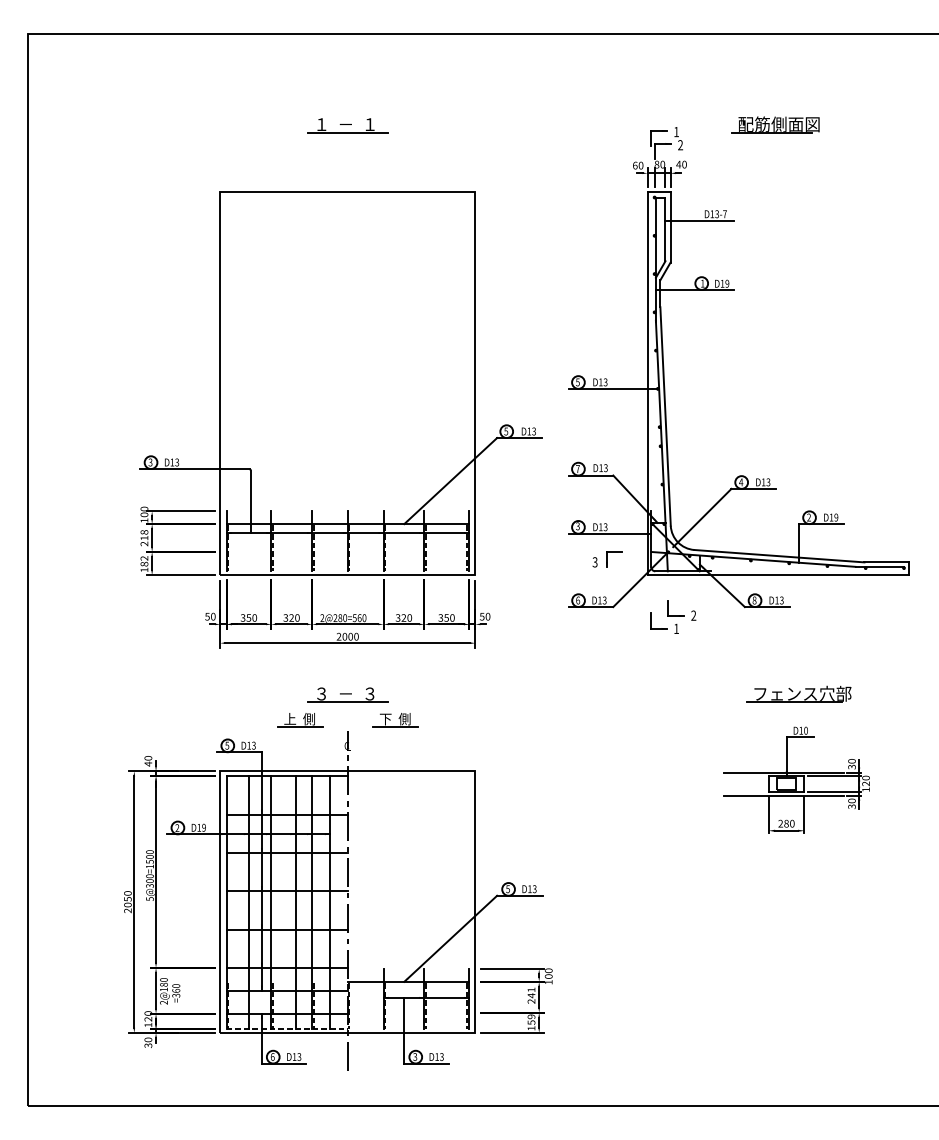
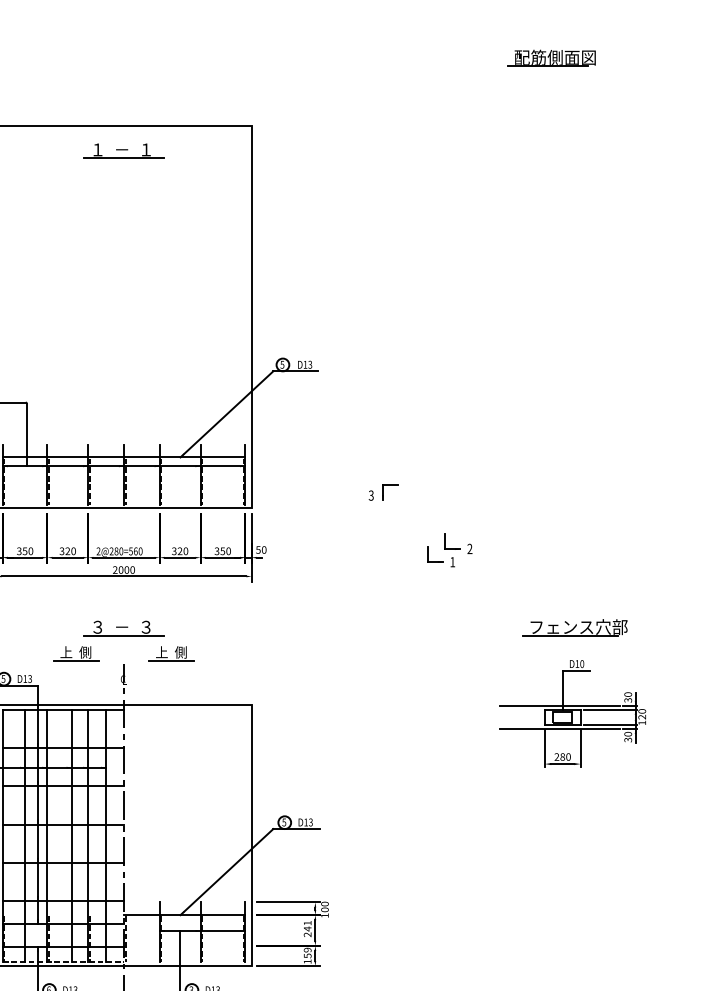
part: (347, 125) -> (123, 150), moved
part: (664, 367) -> (440, 300), removed
text: (385, 719) -> (161, 652), 下  側 -> 上  側

